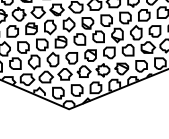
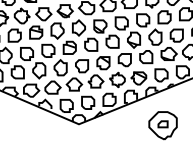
part: (142, 110) -> (162, 125), added

